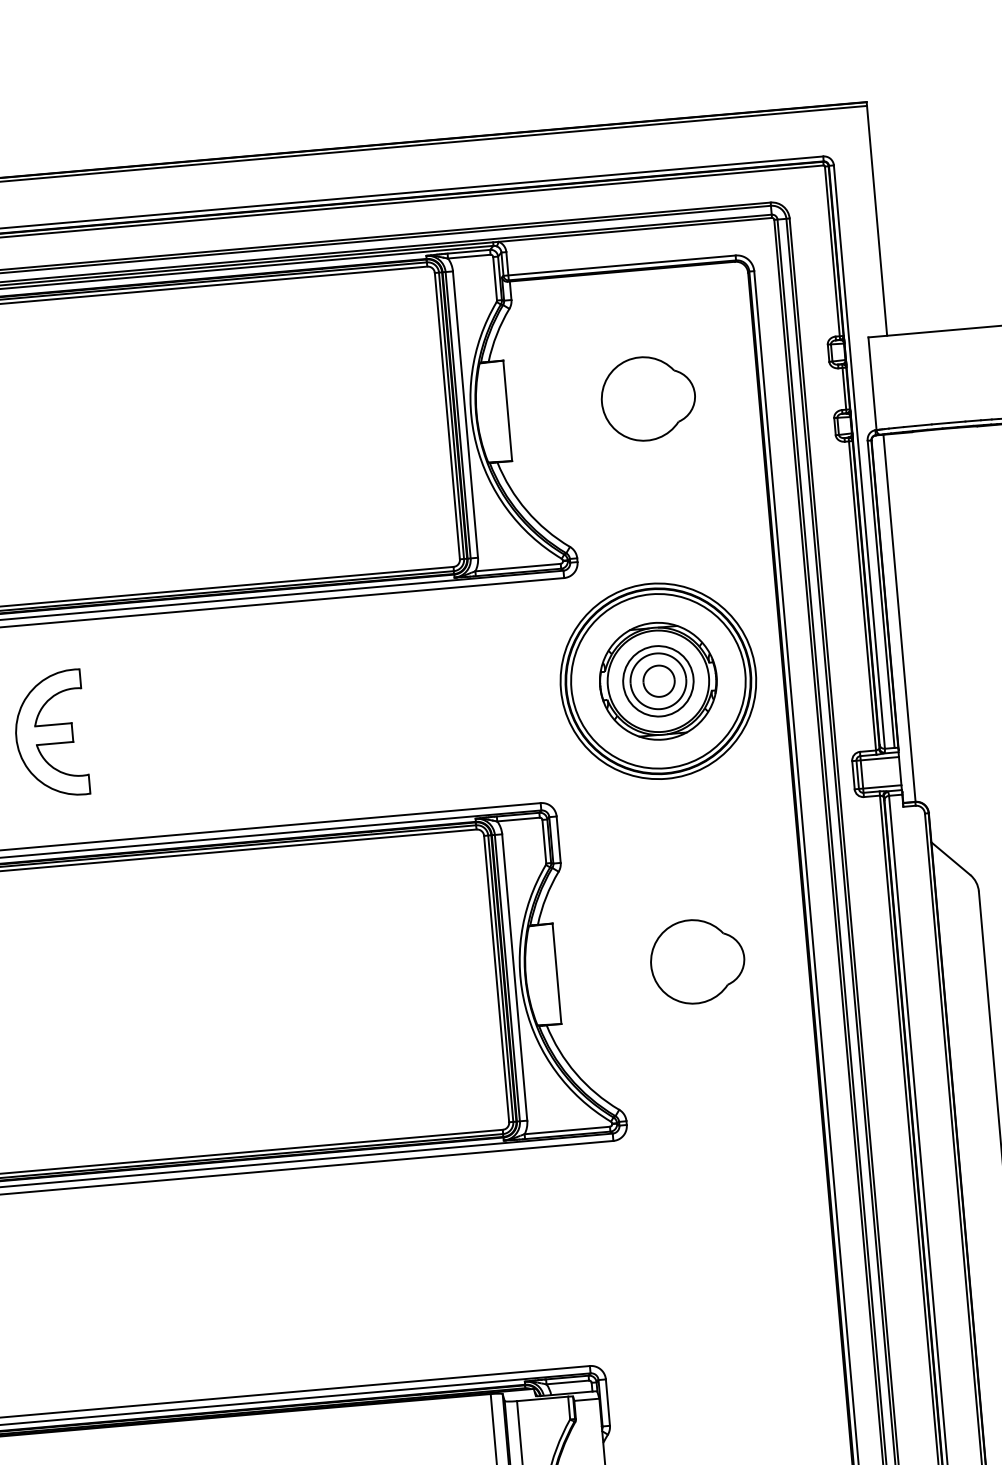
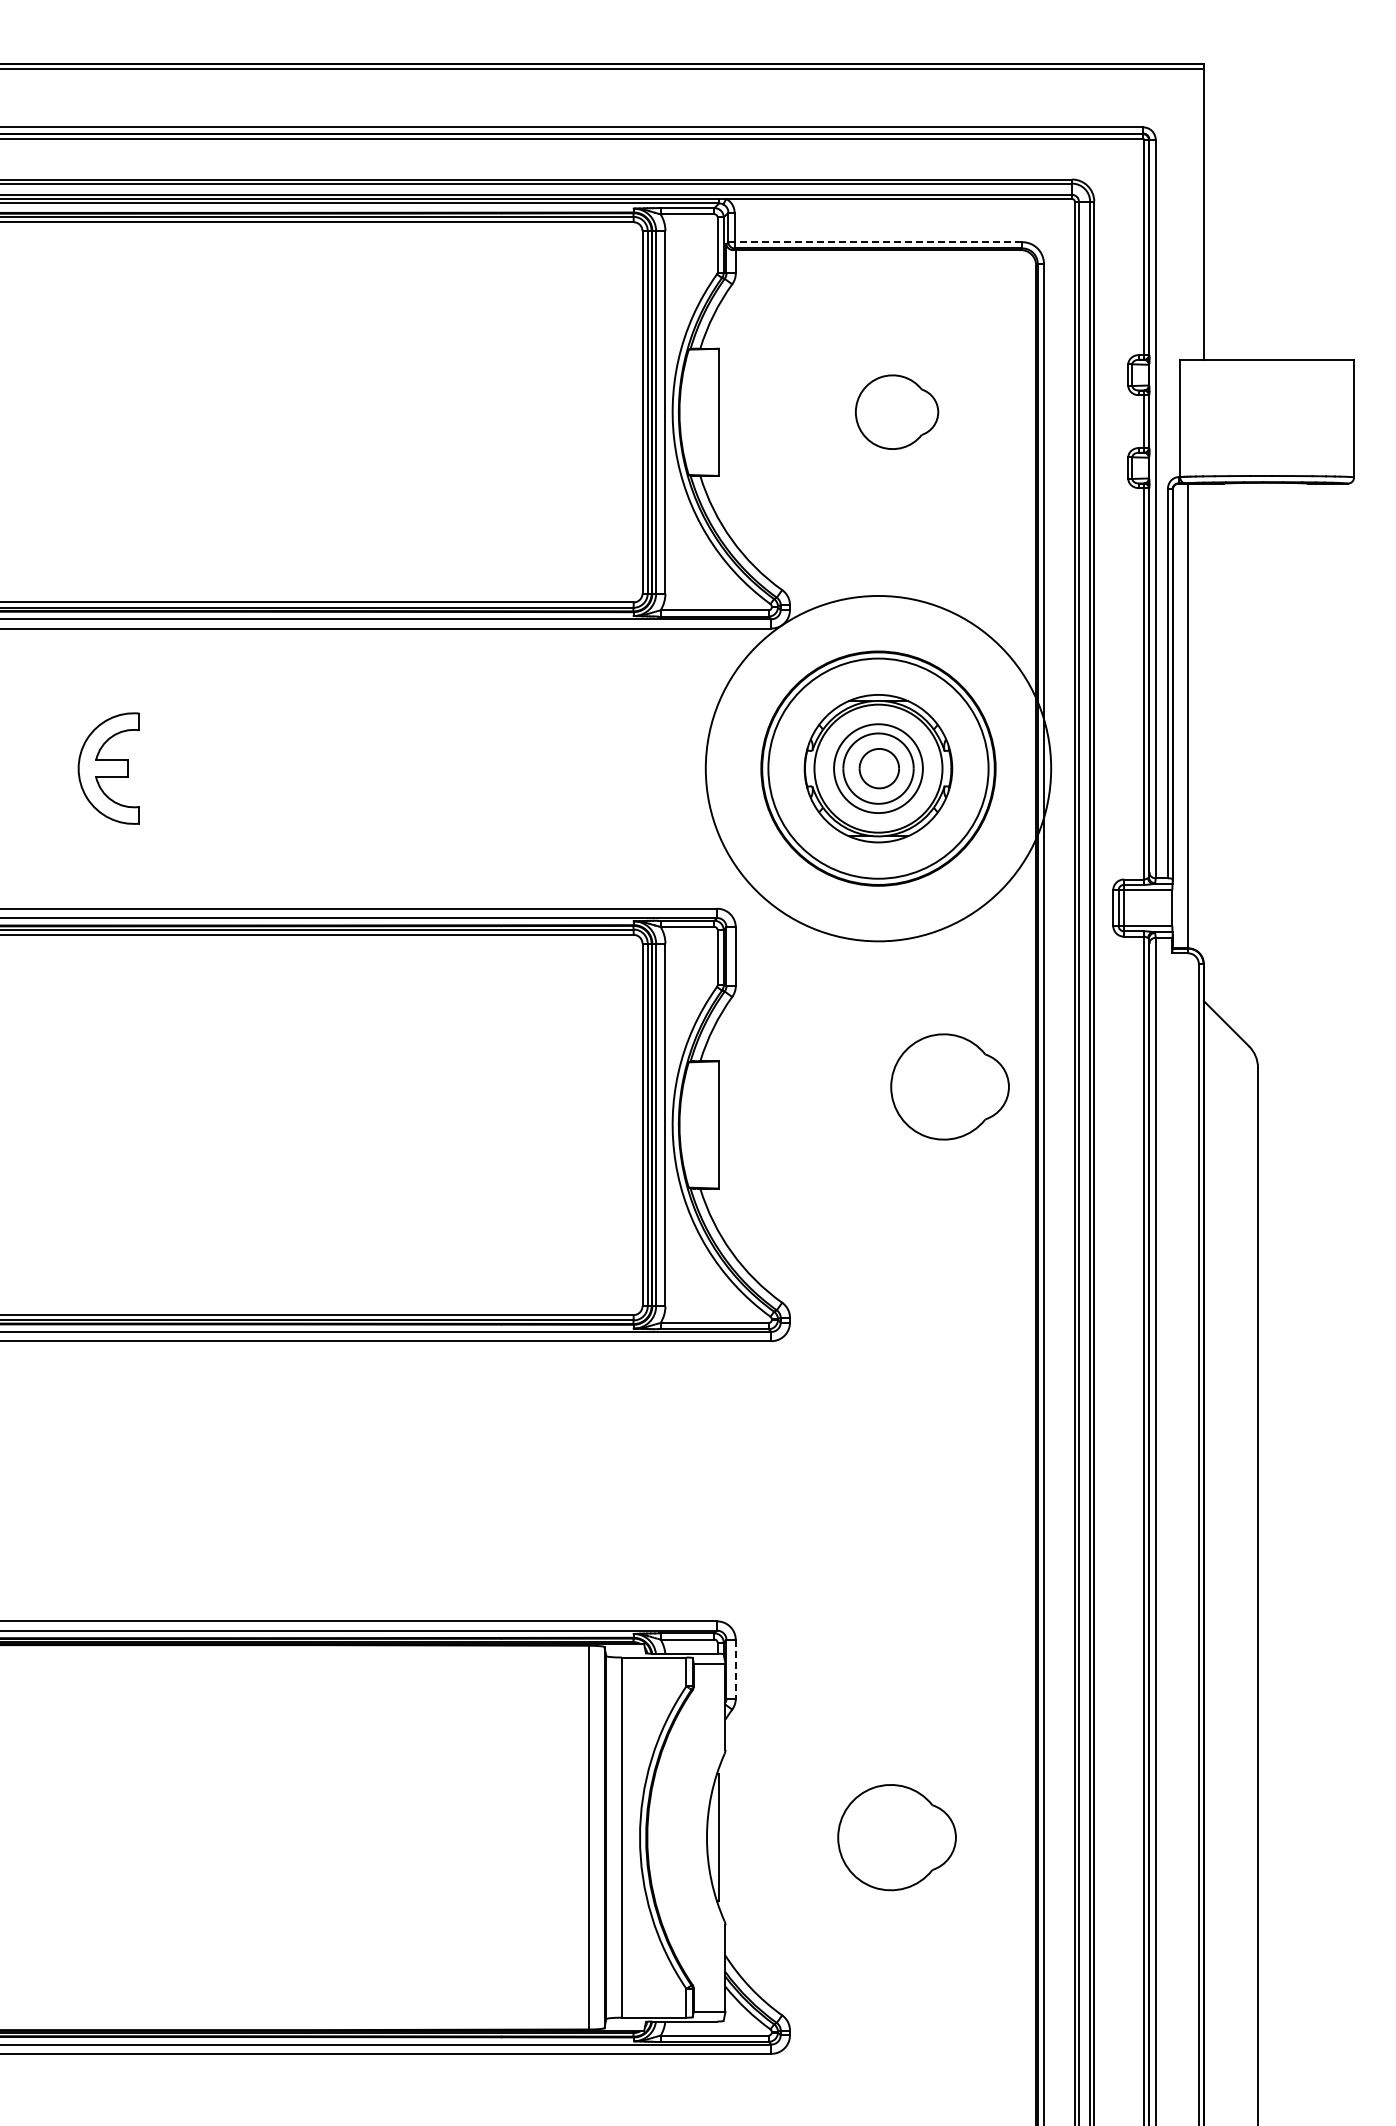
line: (619, 265) -> (875, 242), solid -> dashed
part: (647, 397) -> (896, 411), size x0.7
circle: (658, 681) -> (878, 768), size x1.4
part: (50, 734) -> (108, 768), size x0.7
part: (697, 961) -> (949, 1086), moved
line: (607, 1402) -> (735, 1669), solid -> dashed

